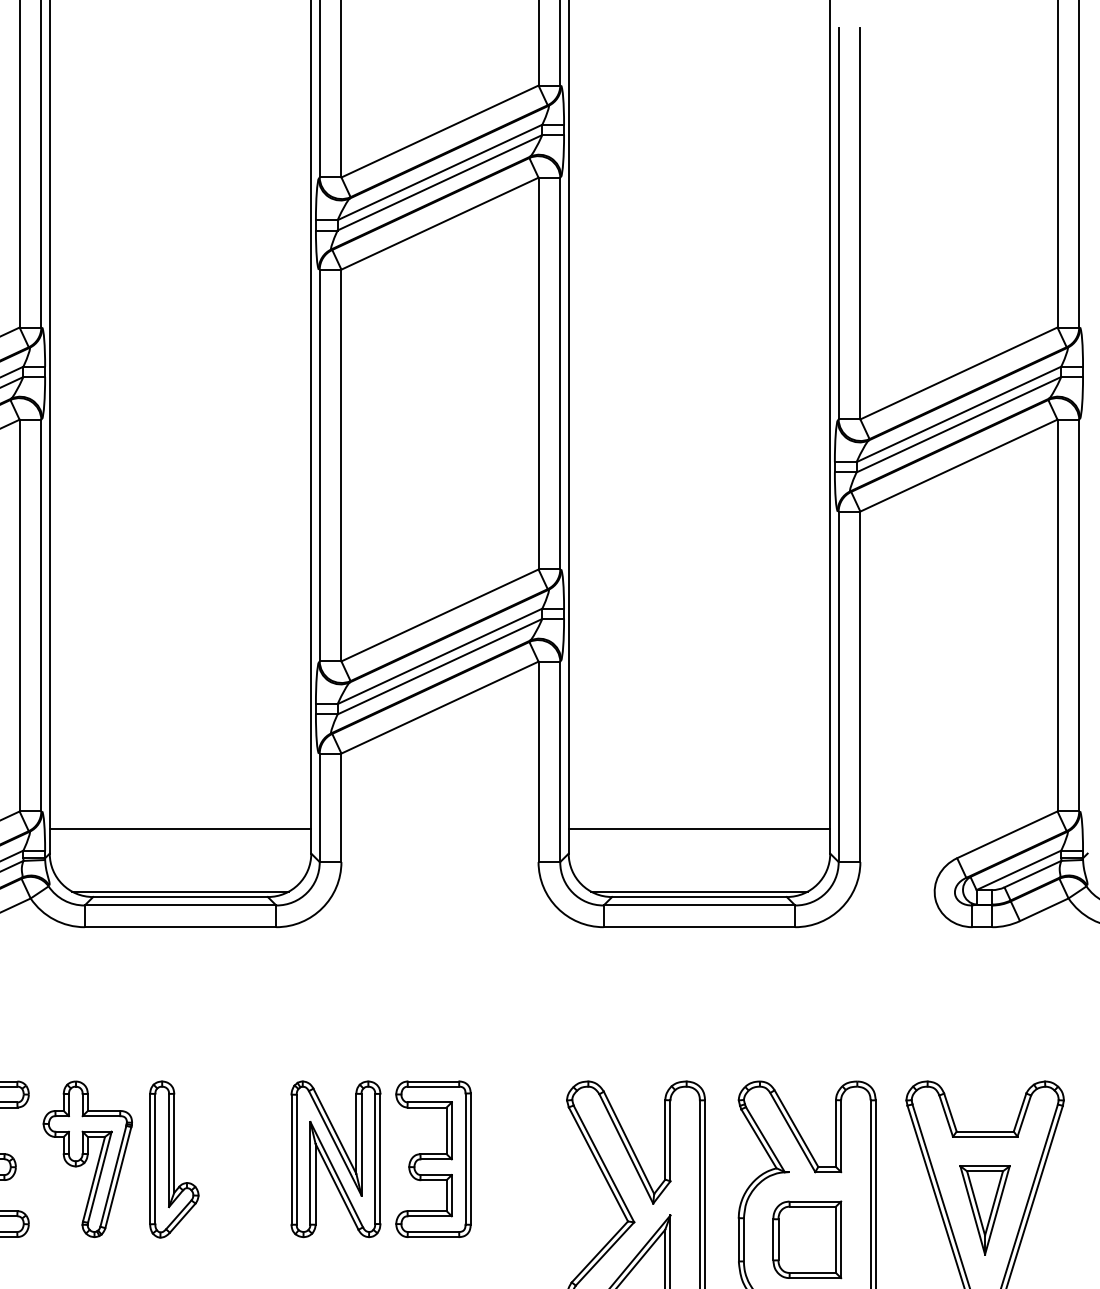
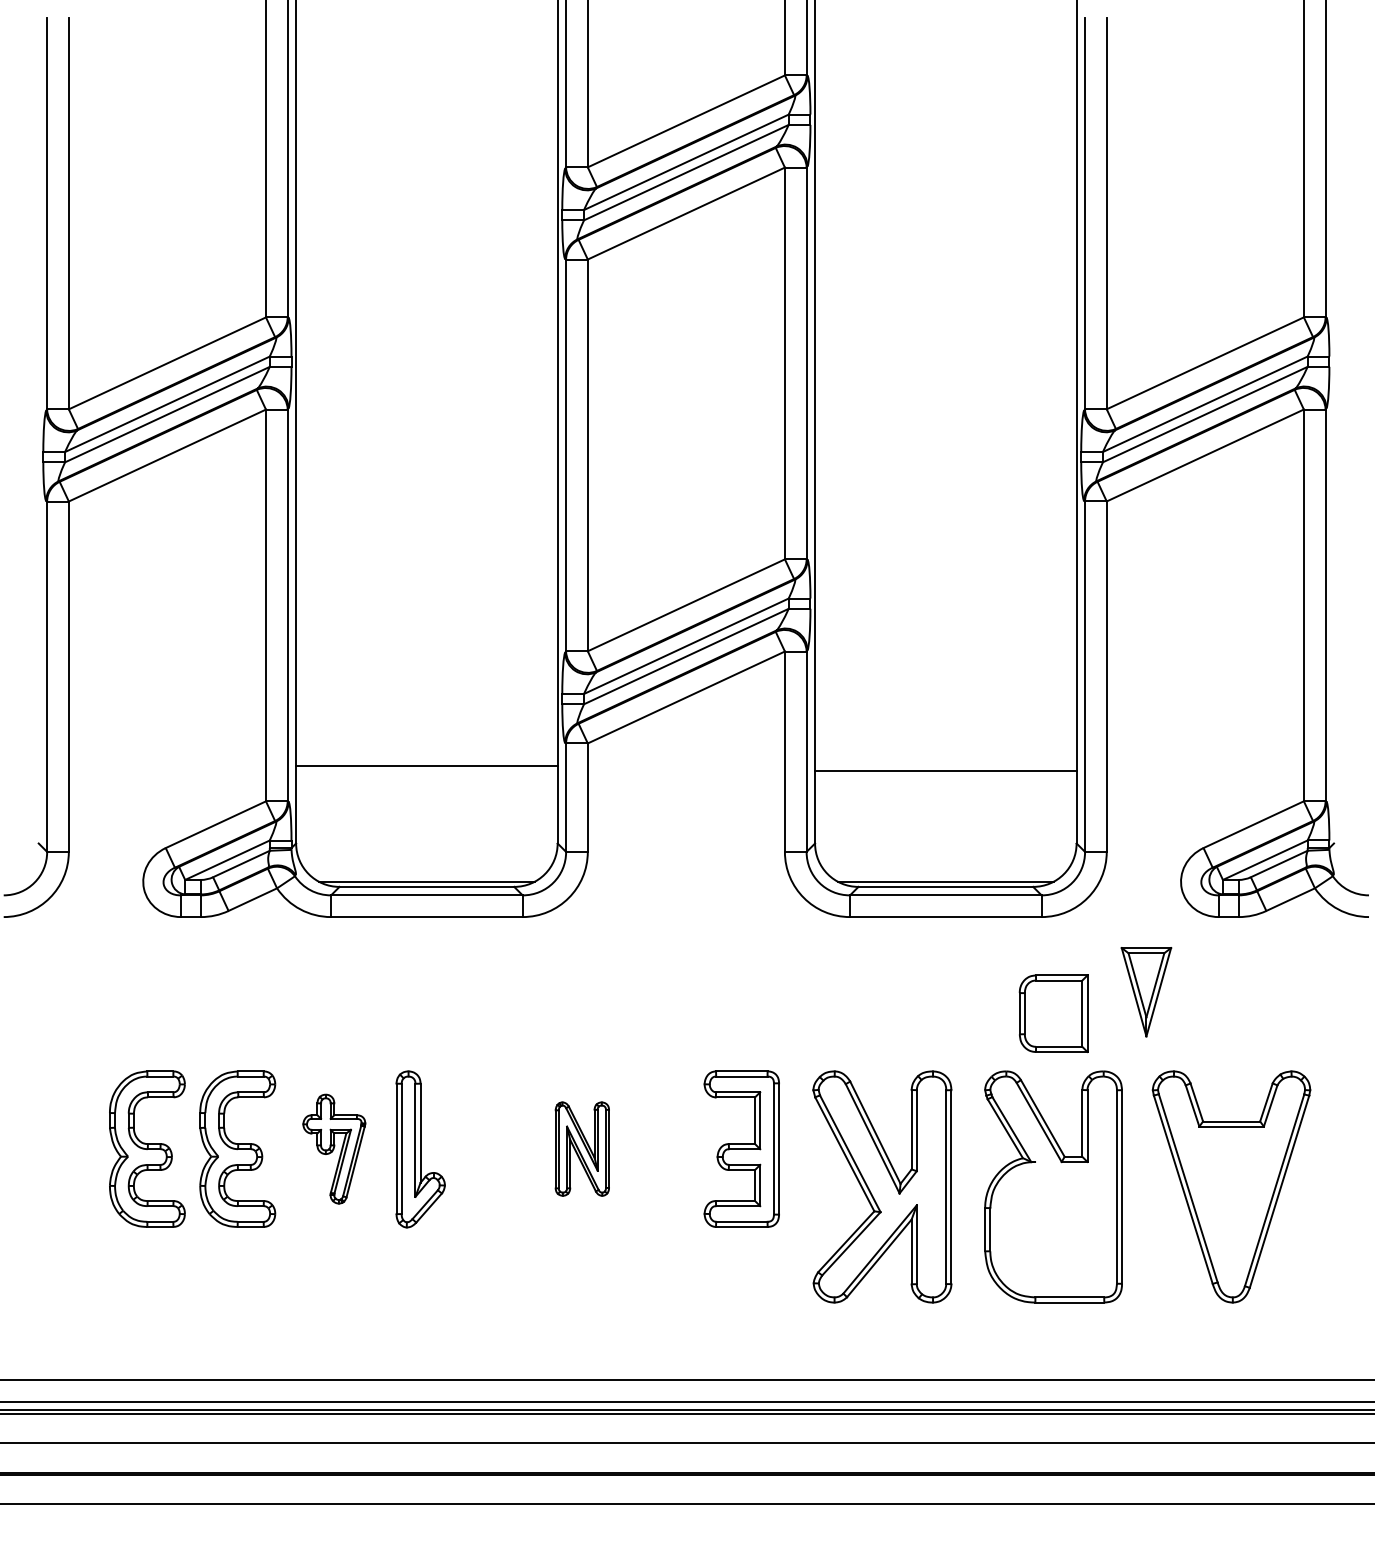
line: (180, 828) -> (426, 766), moved
line: (699, 828) -> (945, 771), moved
part: (88, 1158) -> (334, 1148), size x0.7
part: (336, 1158) -> (582, 1148), size x0.6
part: (433, 1158) -> (741, 1148), moved
part: (985, 1210) -> (1146, 992), moved
part: (807, 1239) -> (1053, 1013), moved

